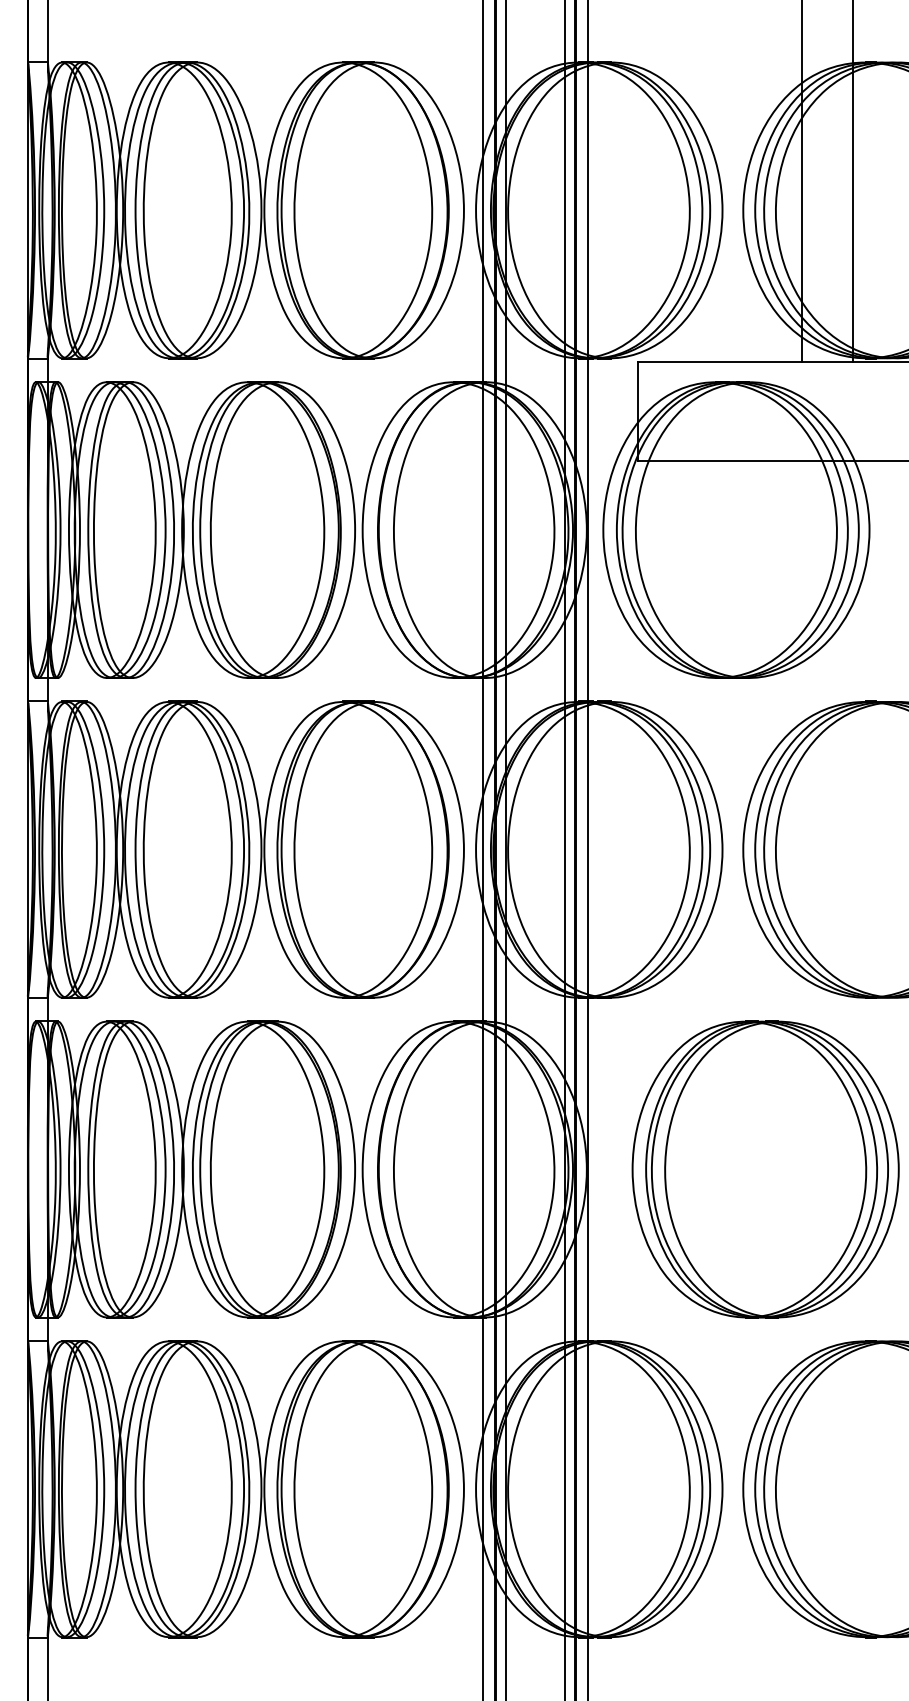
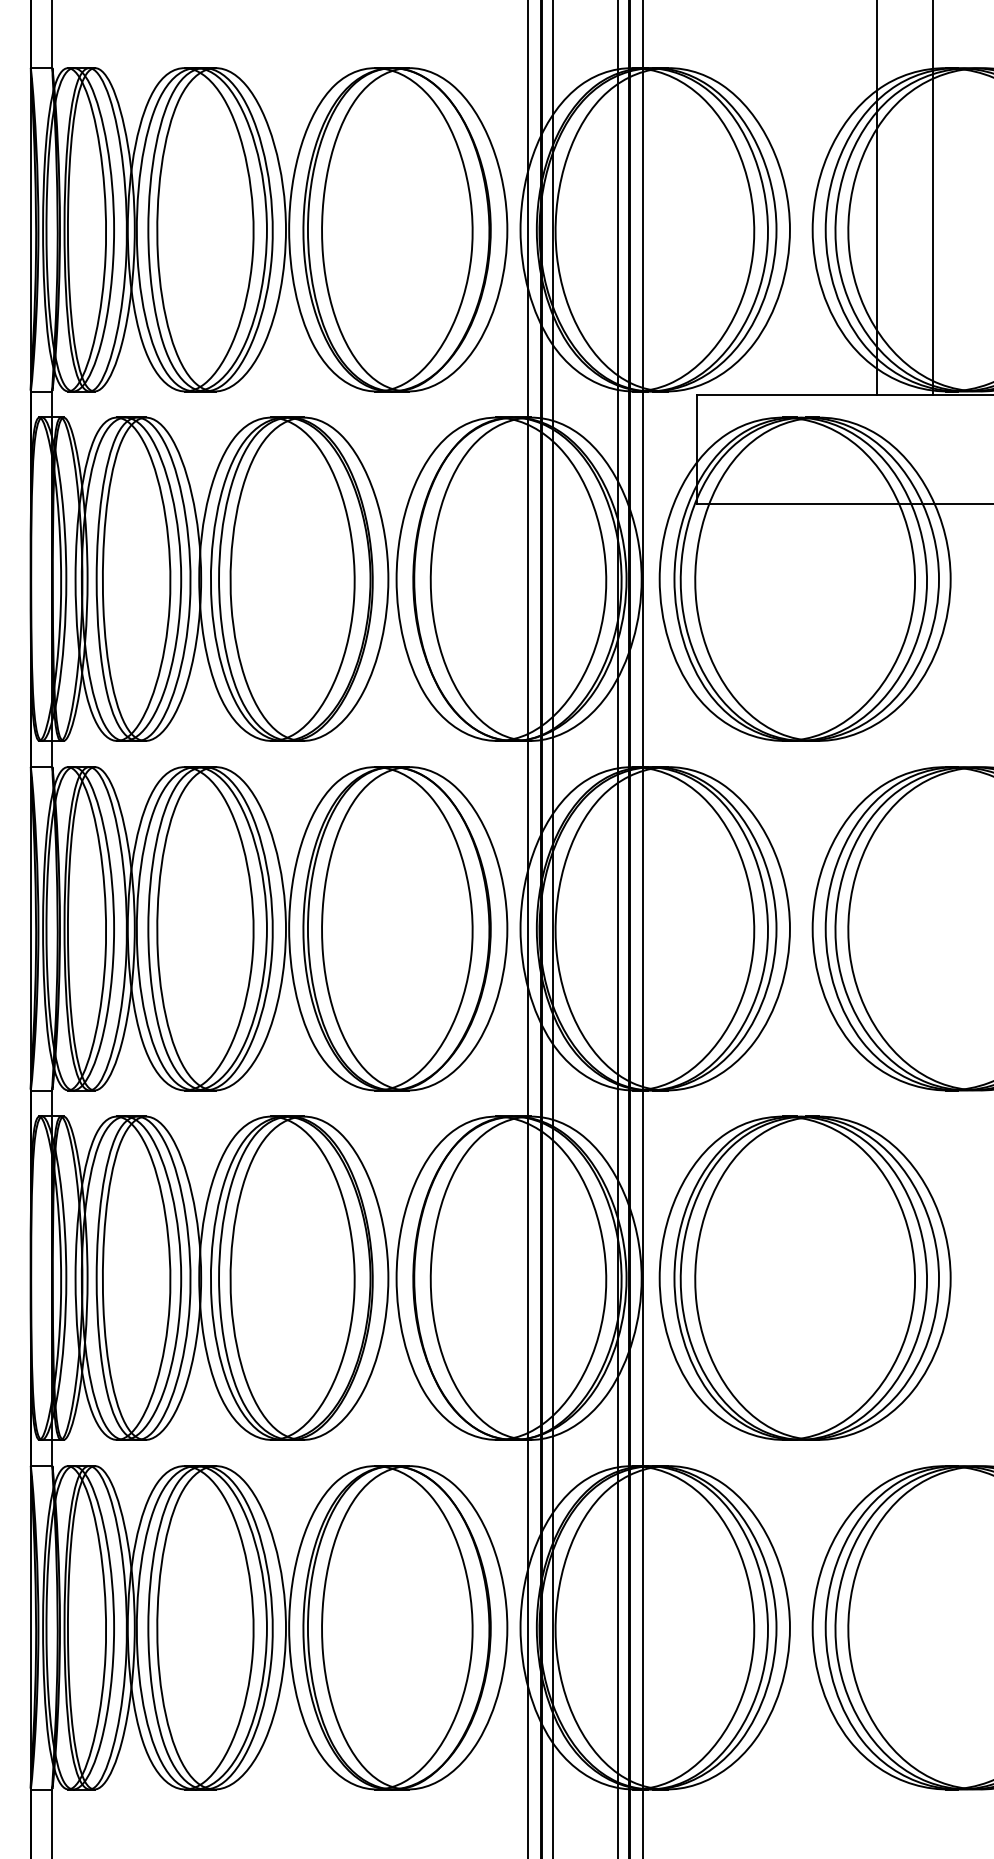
part: (765, 1168) -> (804, 1277), moved

